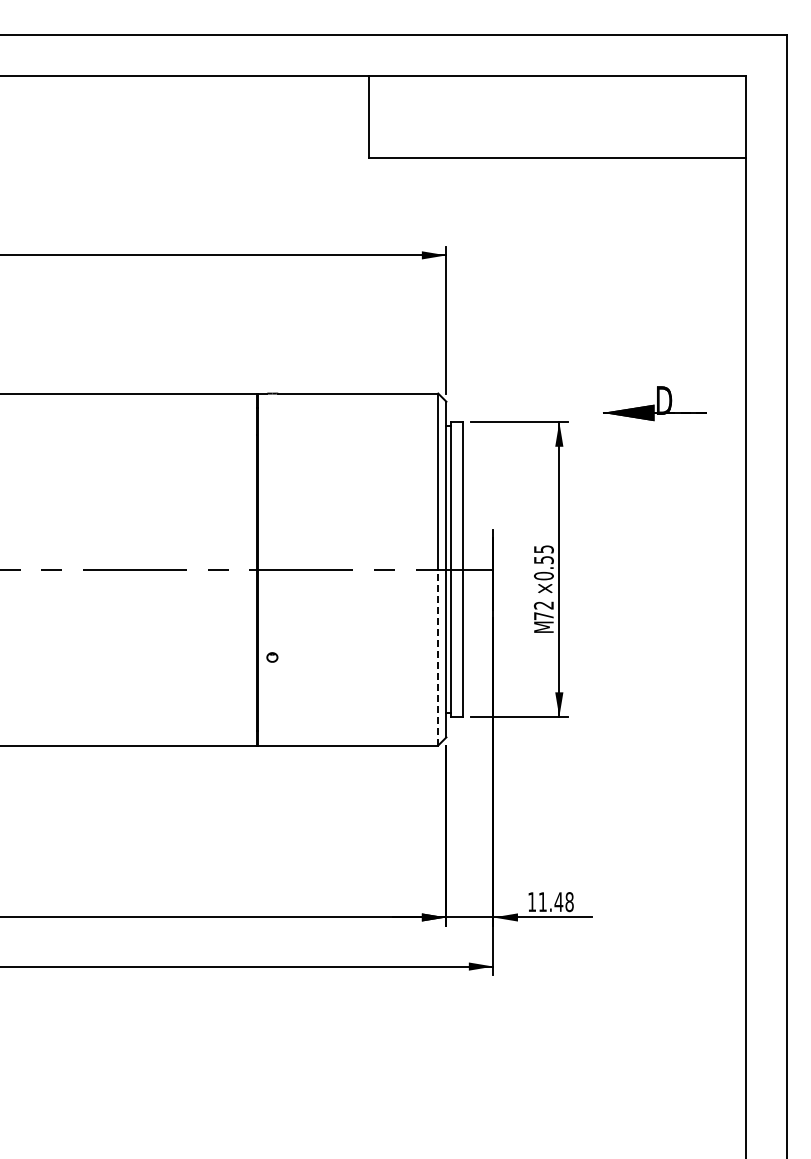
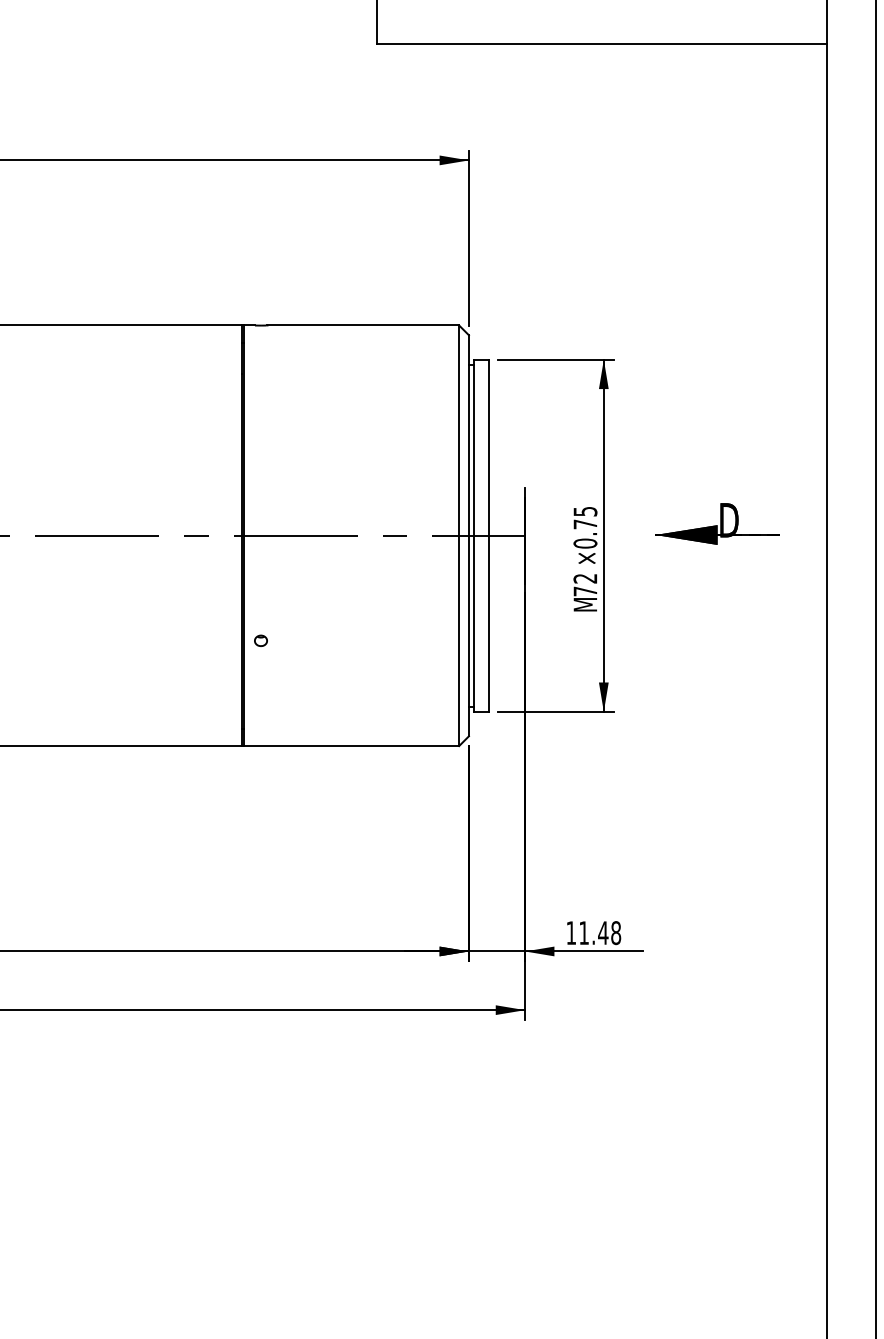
part: (654, 403) -> (717, 523), moved
text: (543, 560) -> (584, 524), ×0.55 -> ×0.75
line: (438, 657) -> (459, 640), dashed -> solid

